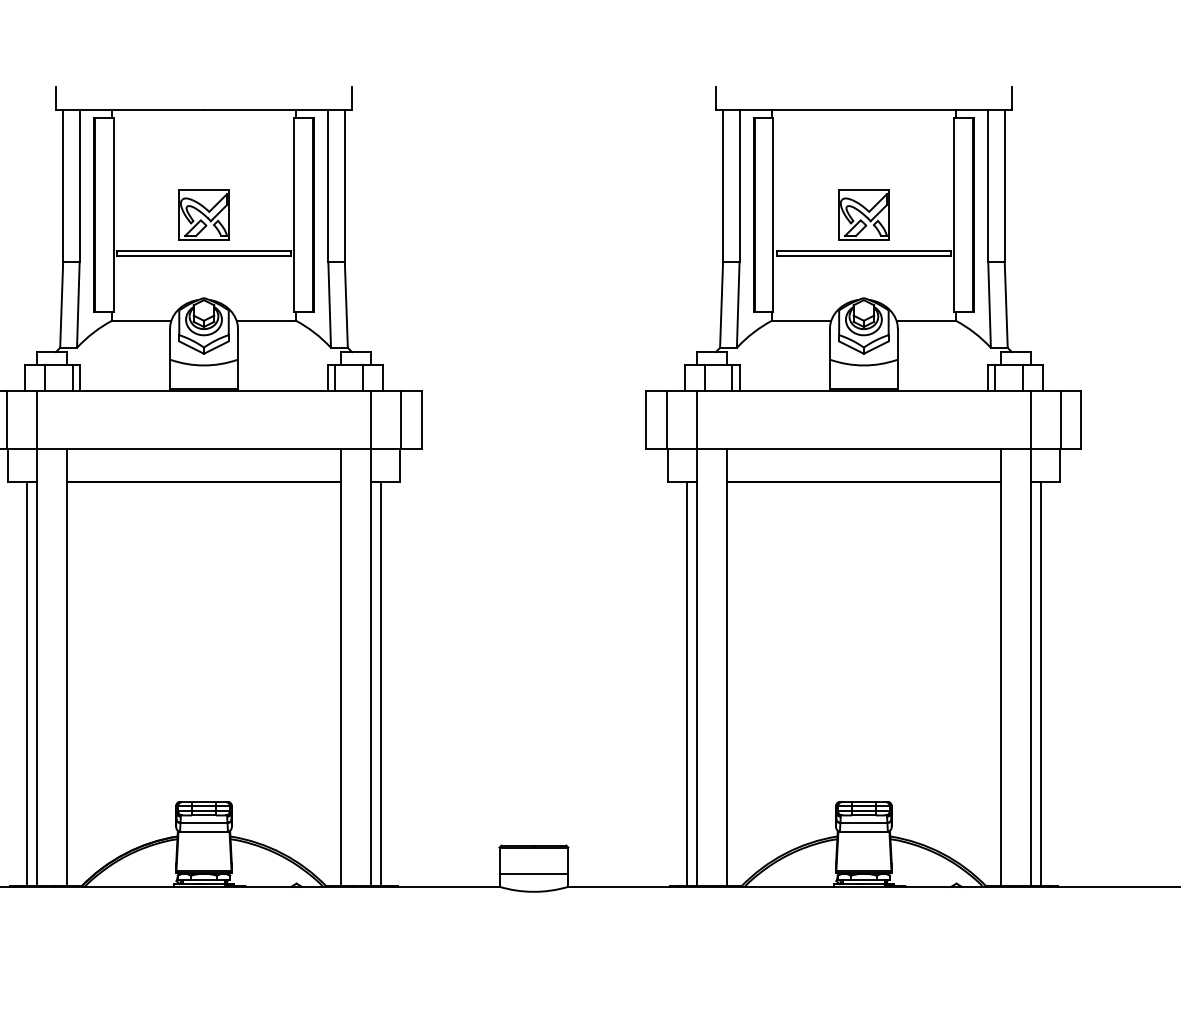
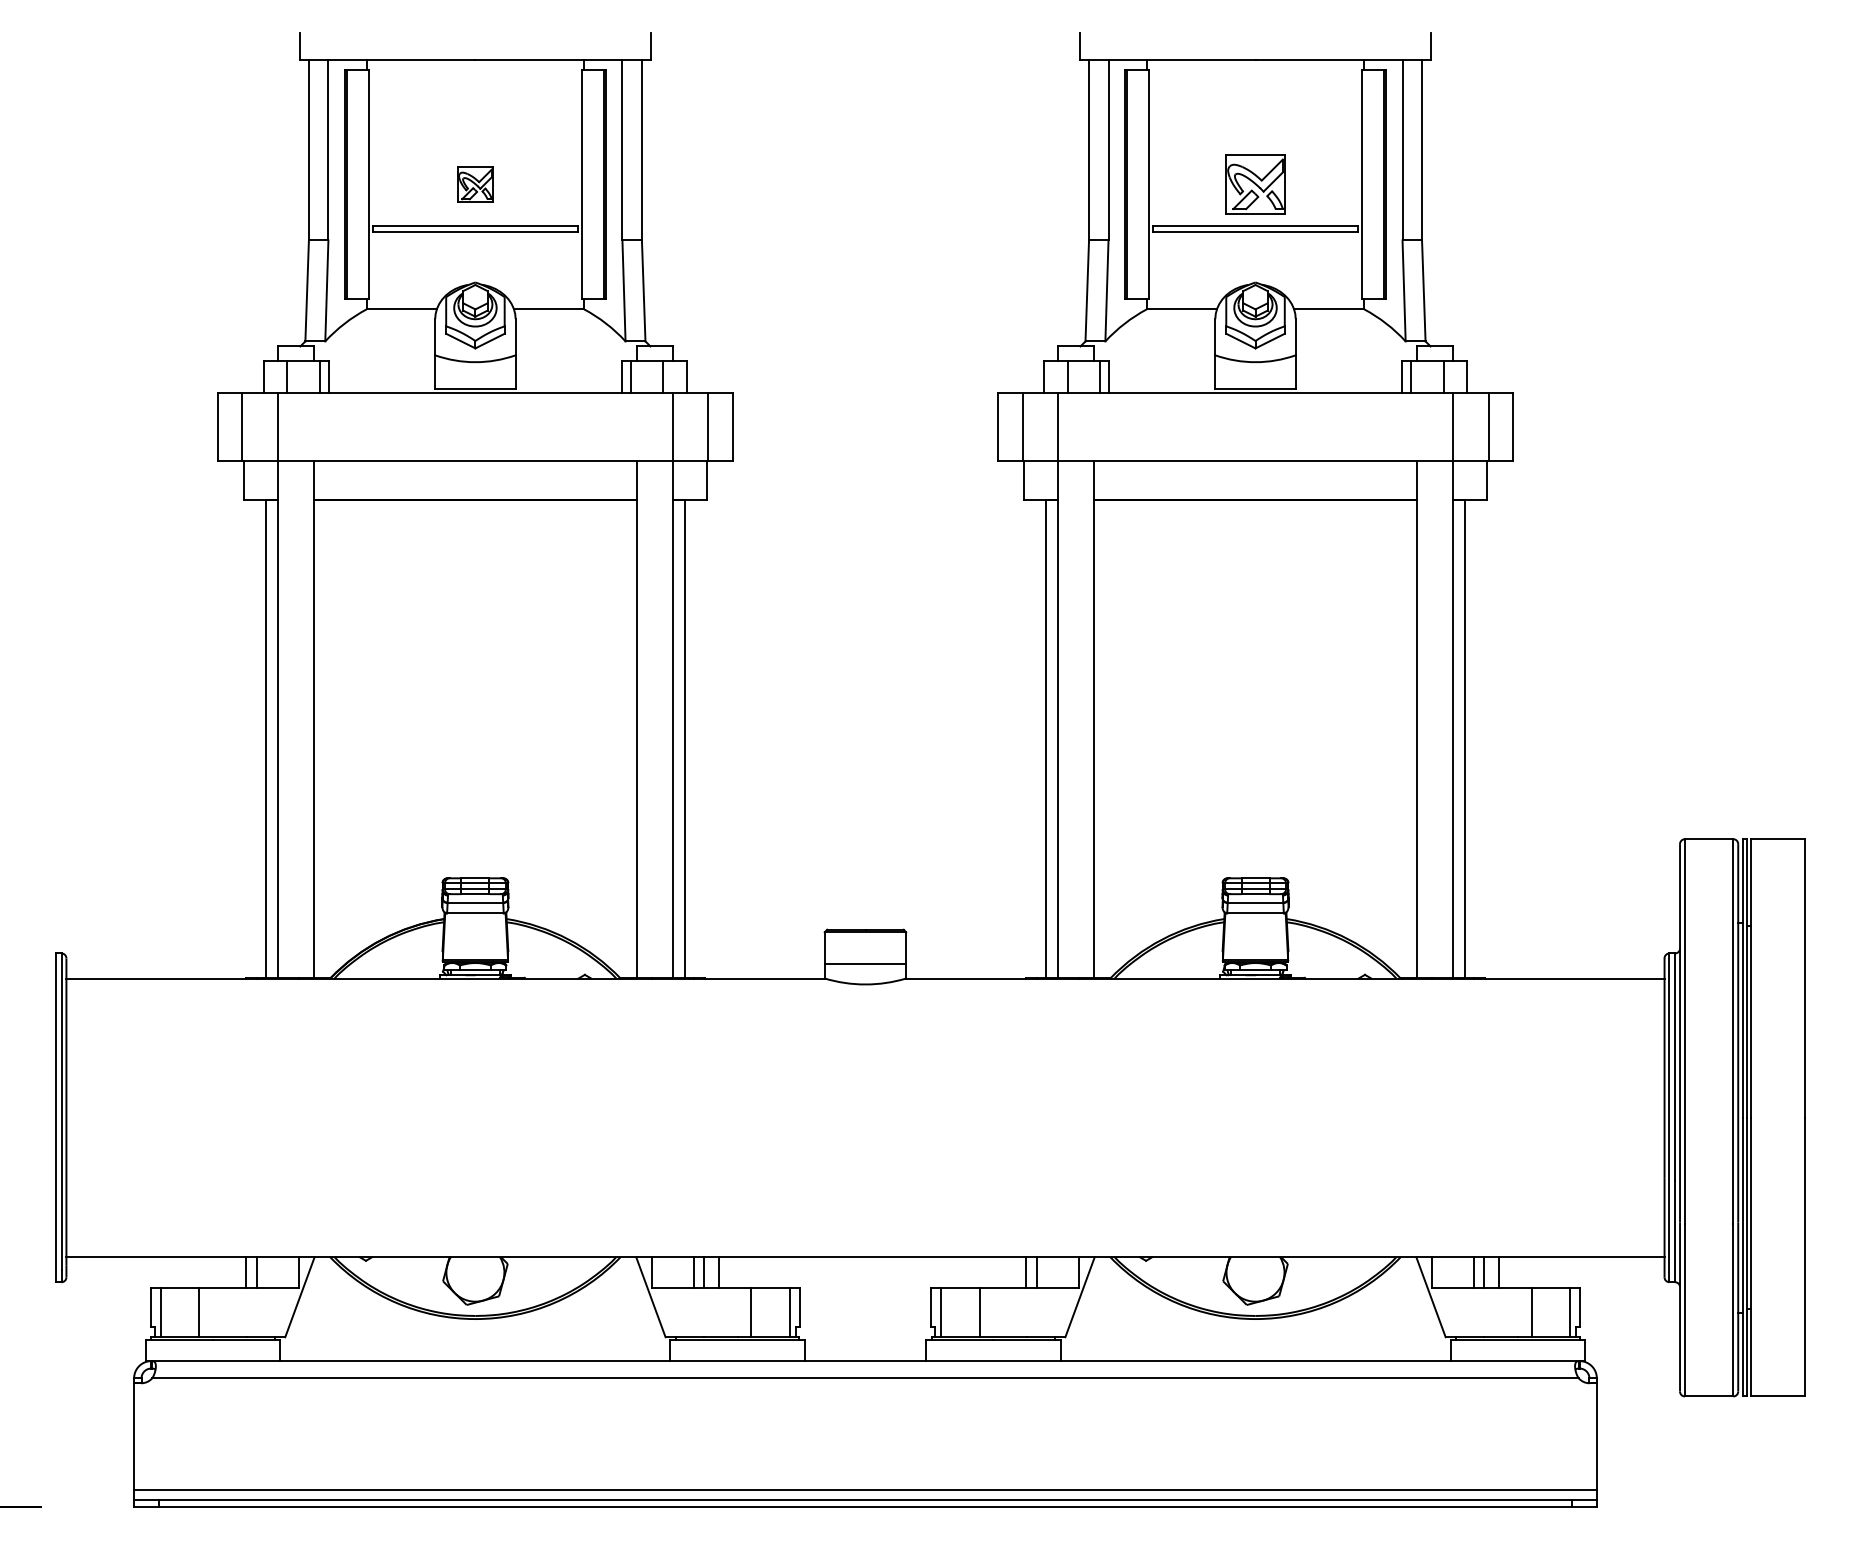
part: (204, 215) -> (475, 184), size x0.6

